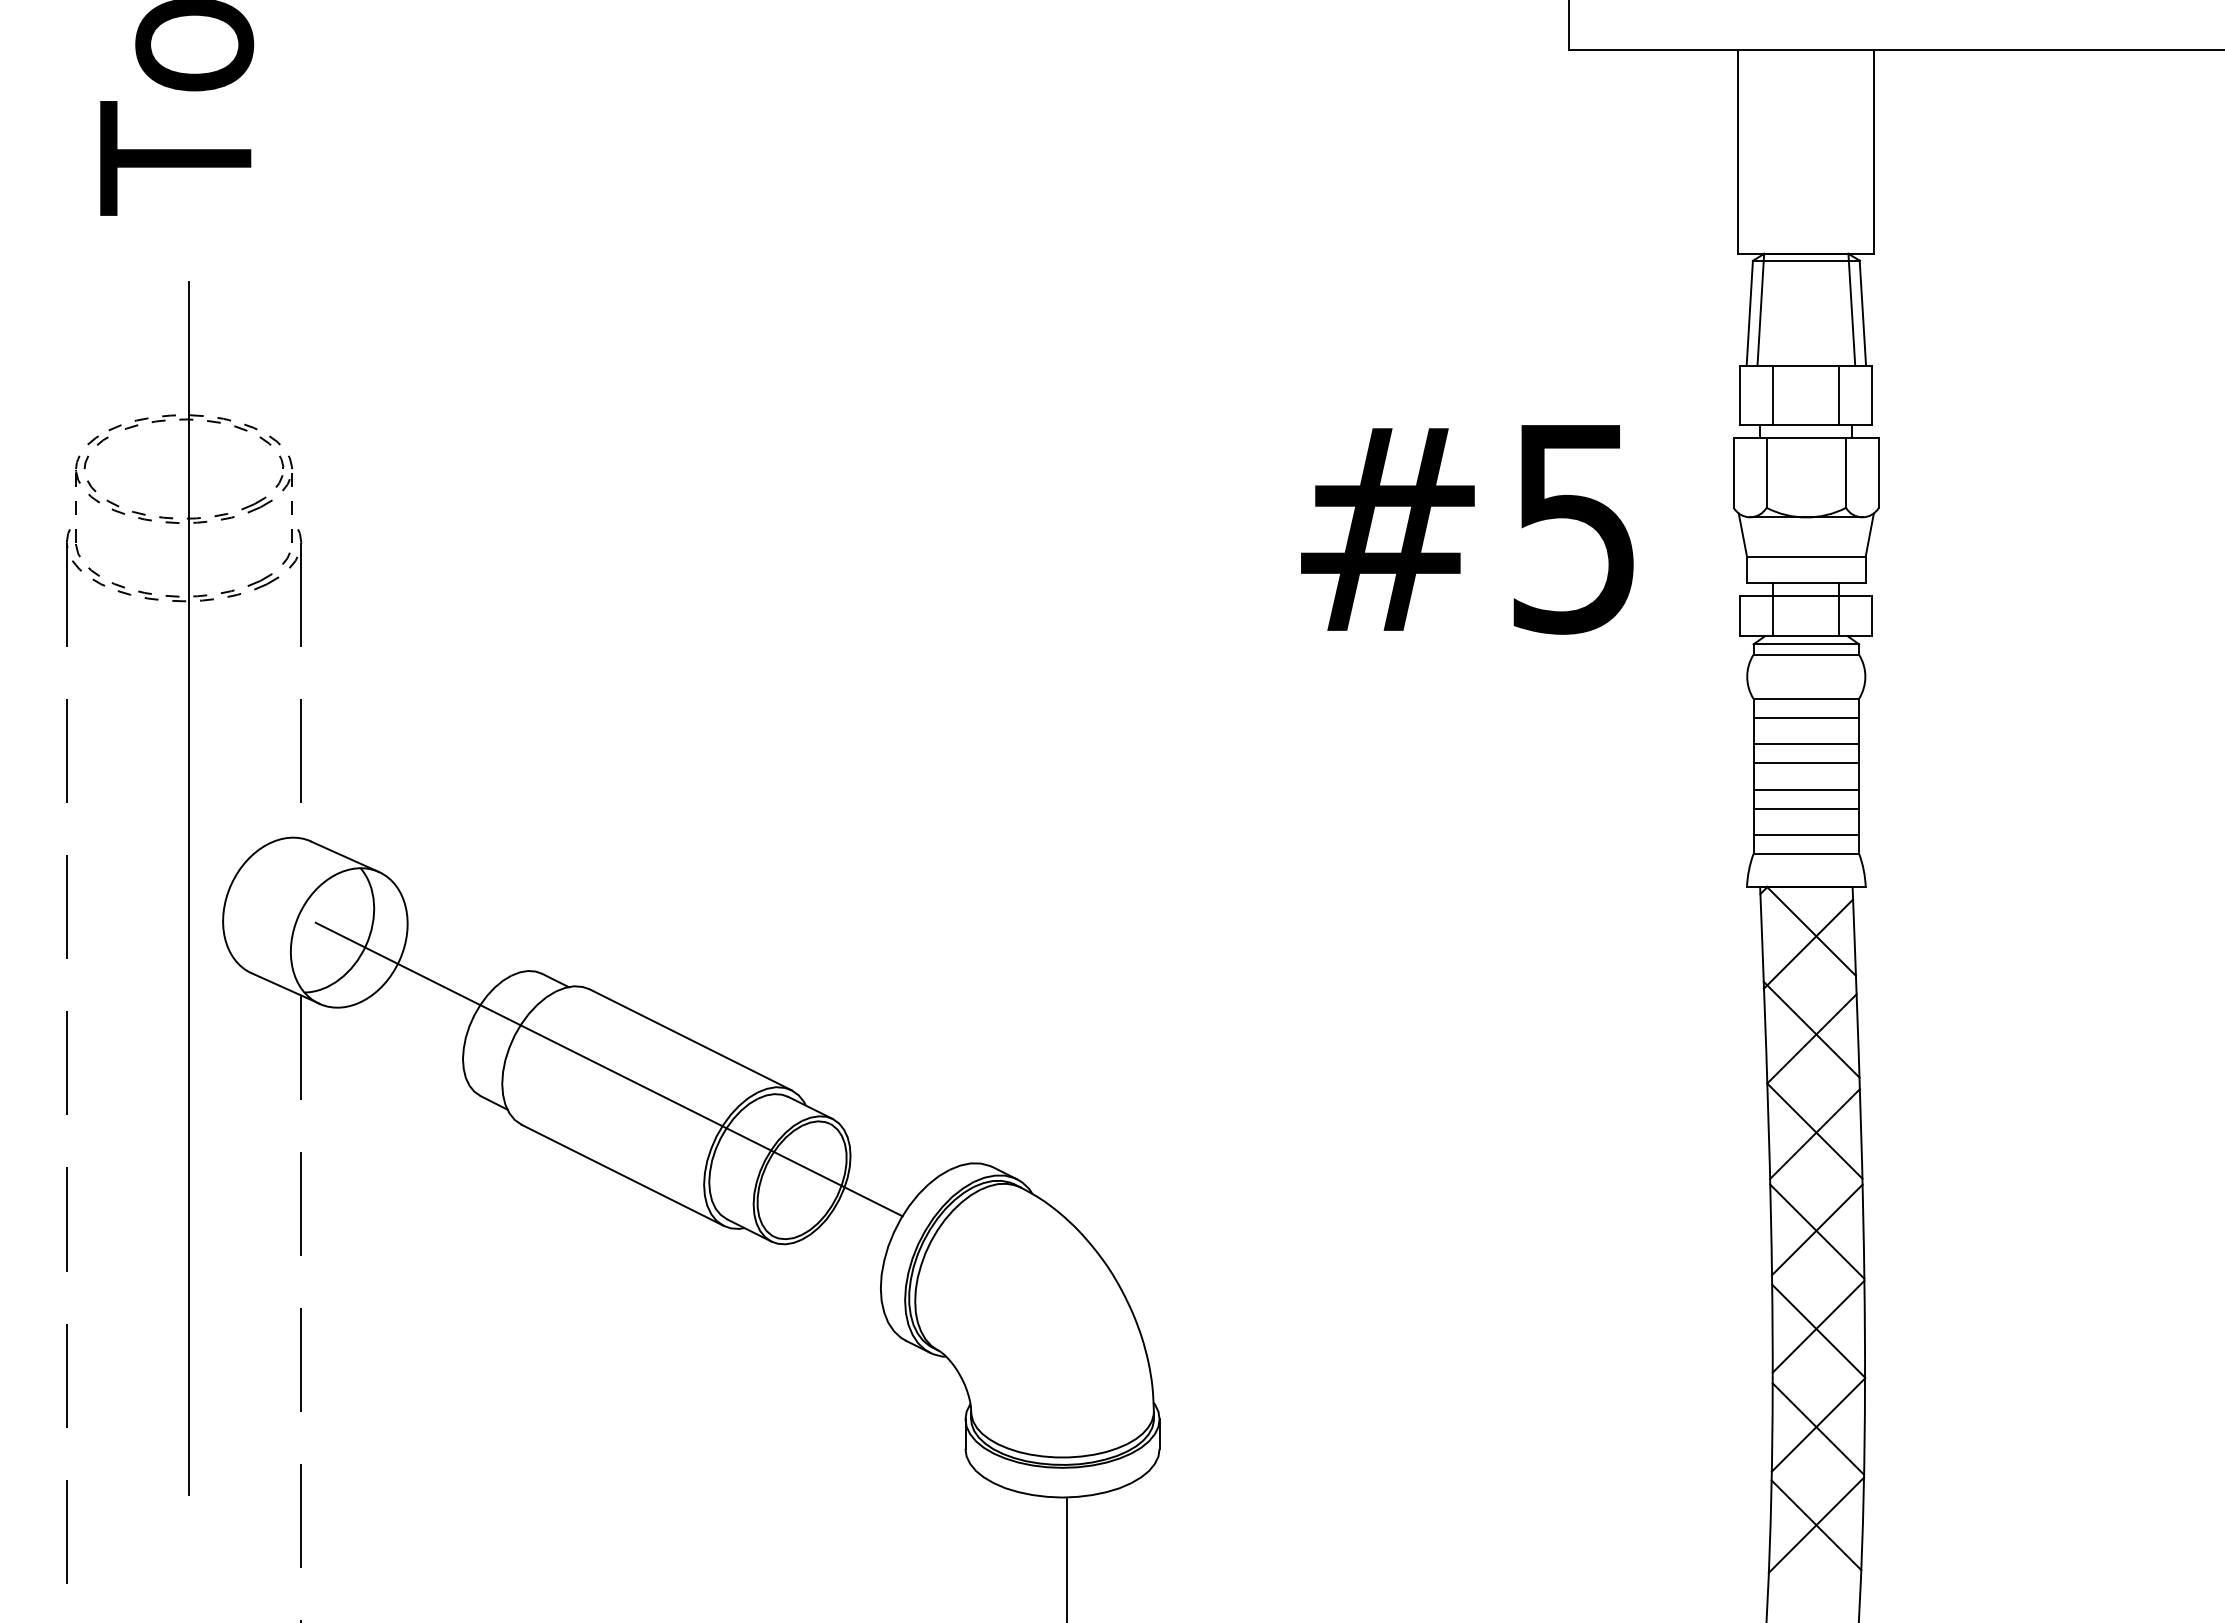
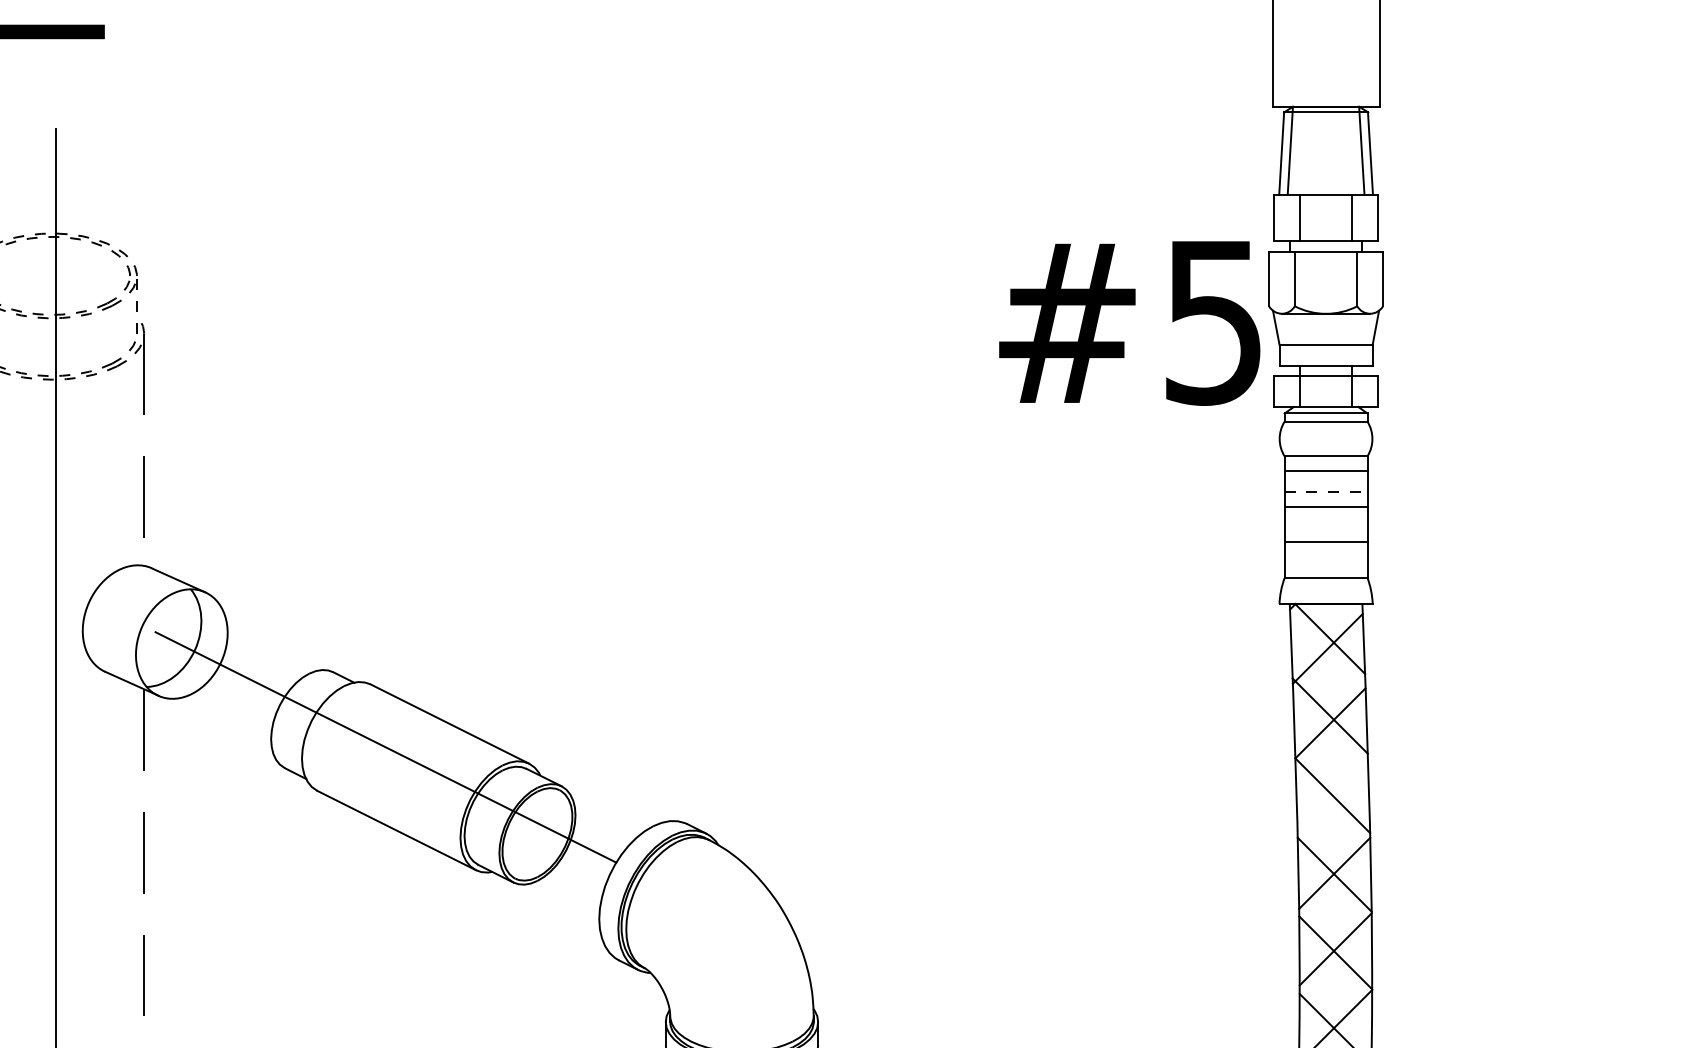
text: (1467, 529) -> (1129, 323), moved
line: (1806, 744) -> (1326, 492), solid -> dashed
line: (1806, 789) -> (1326, 527), removed
line: (1806, 834) -> (1326, 562), removed
line: (1814, 1133) -> (1332, 797), removed

